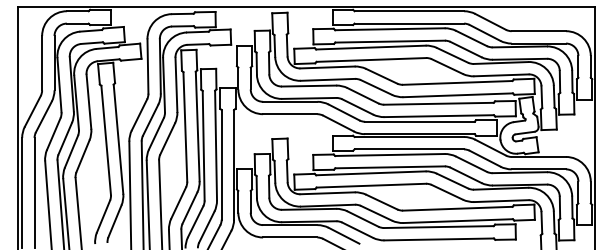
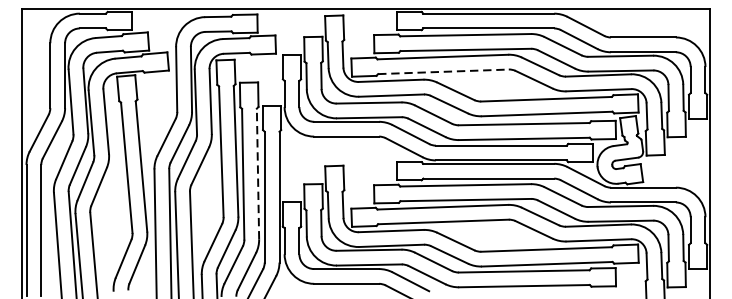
line: (371, 59) -> (443, 71), solid -> dashed
line: (216, 145) -> (258, 173), solid -> dashed

